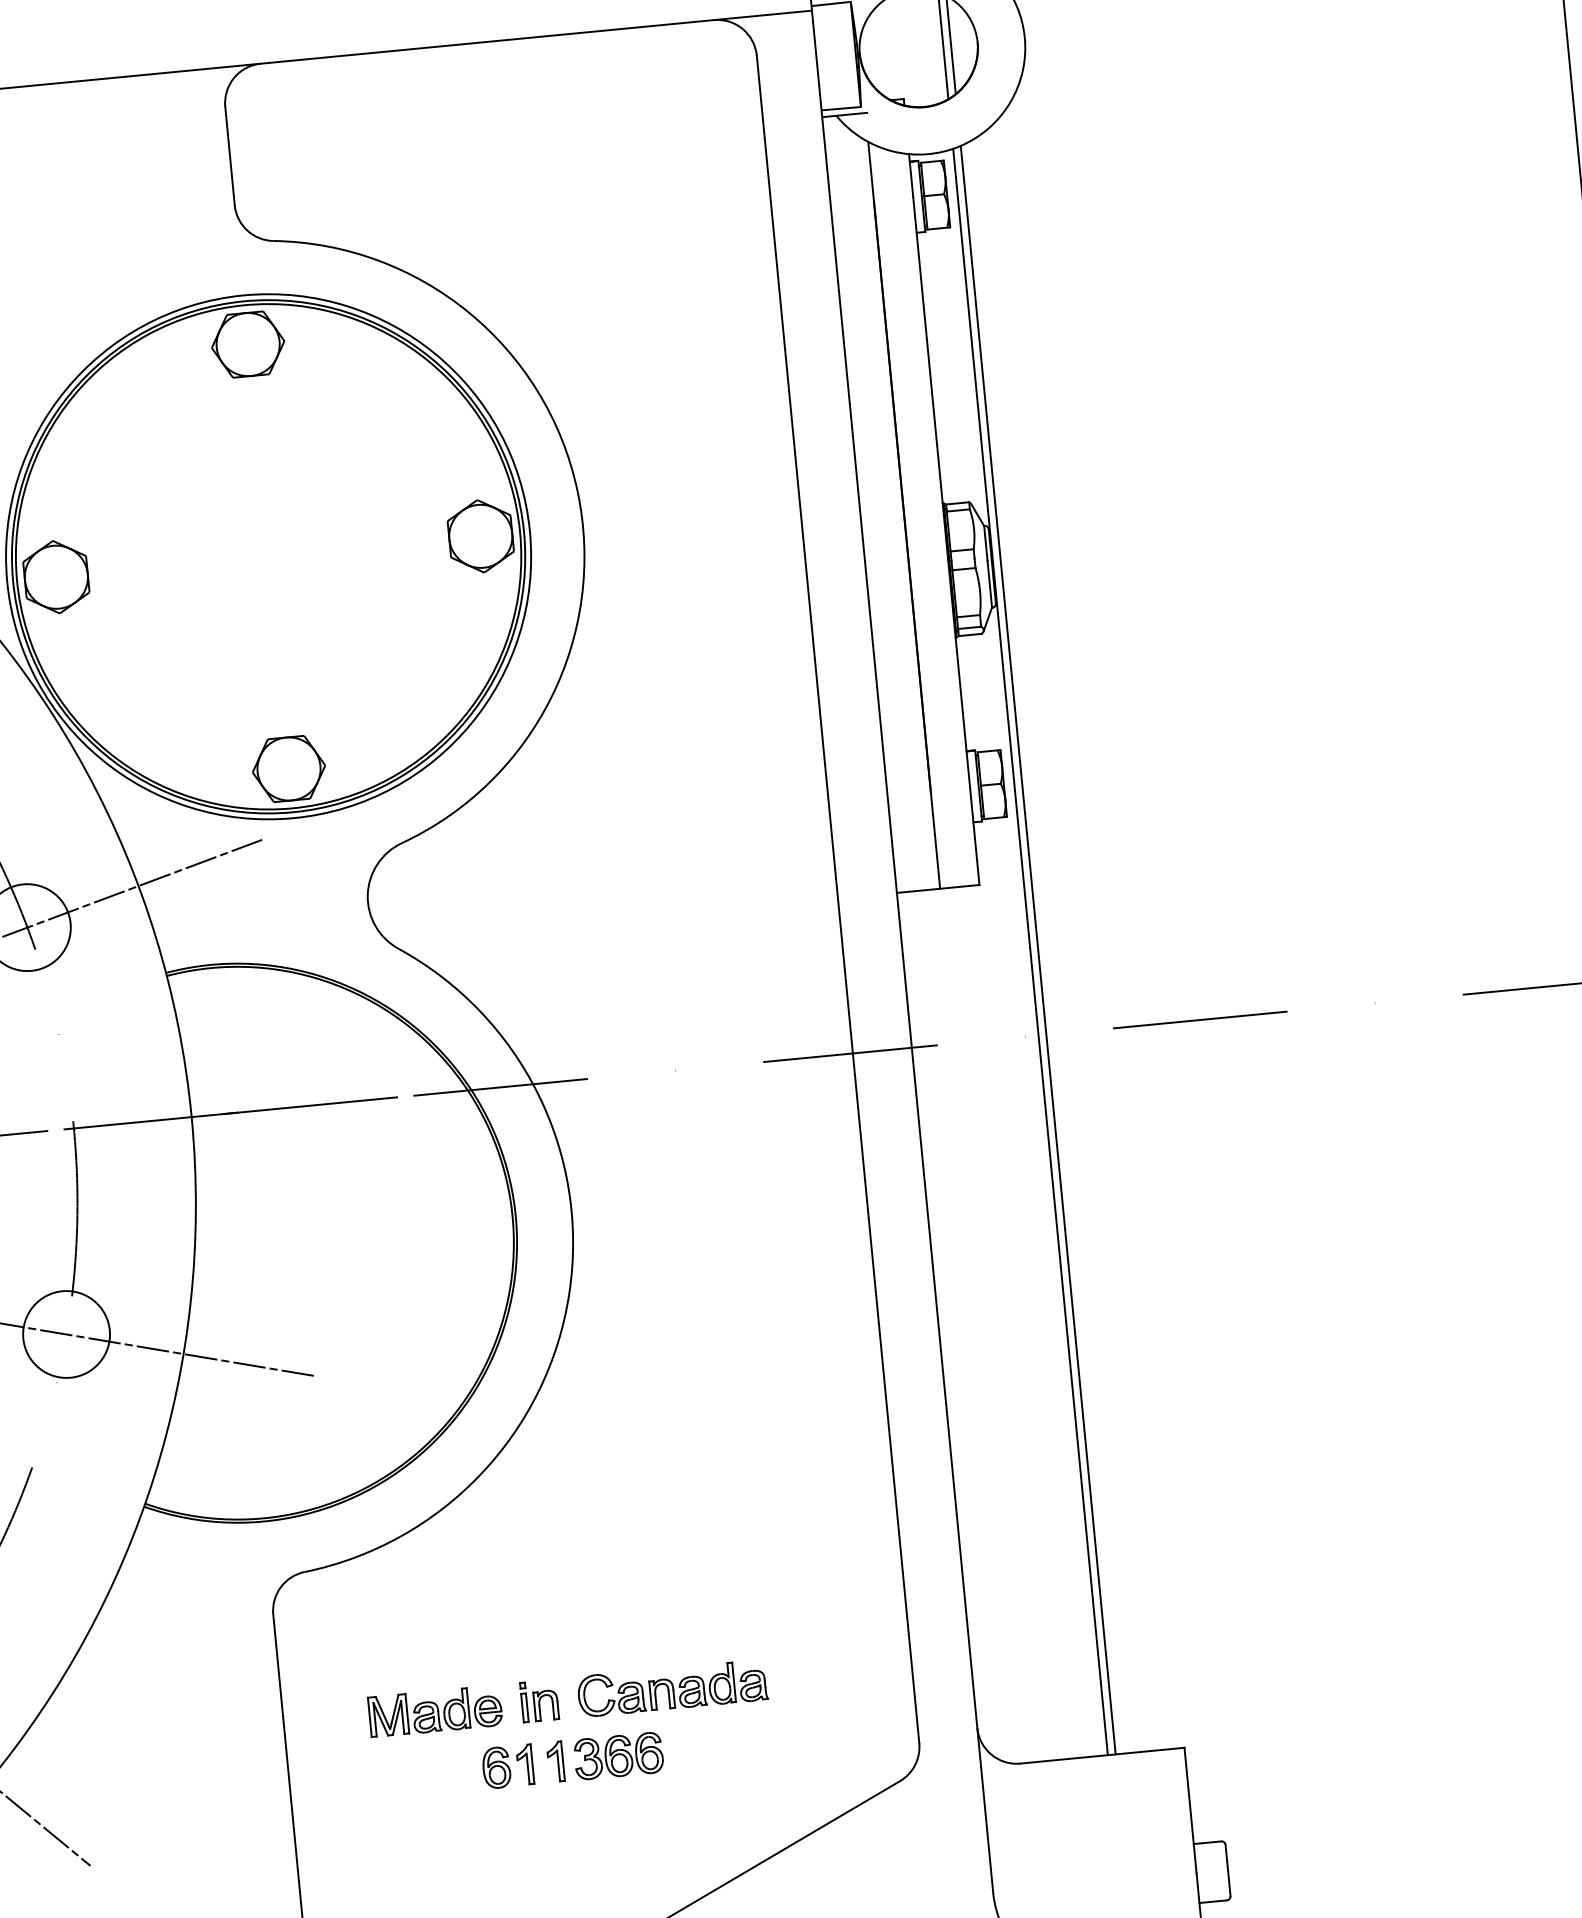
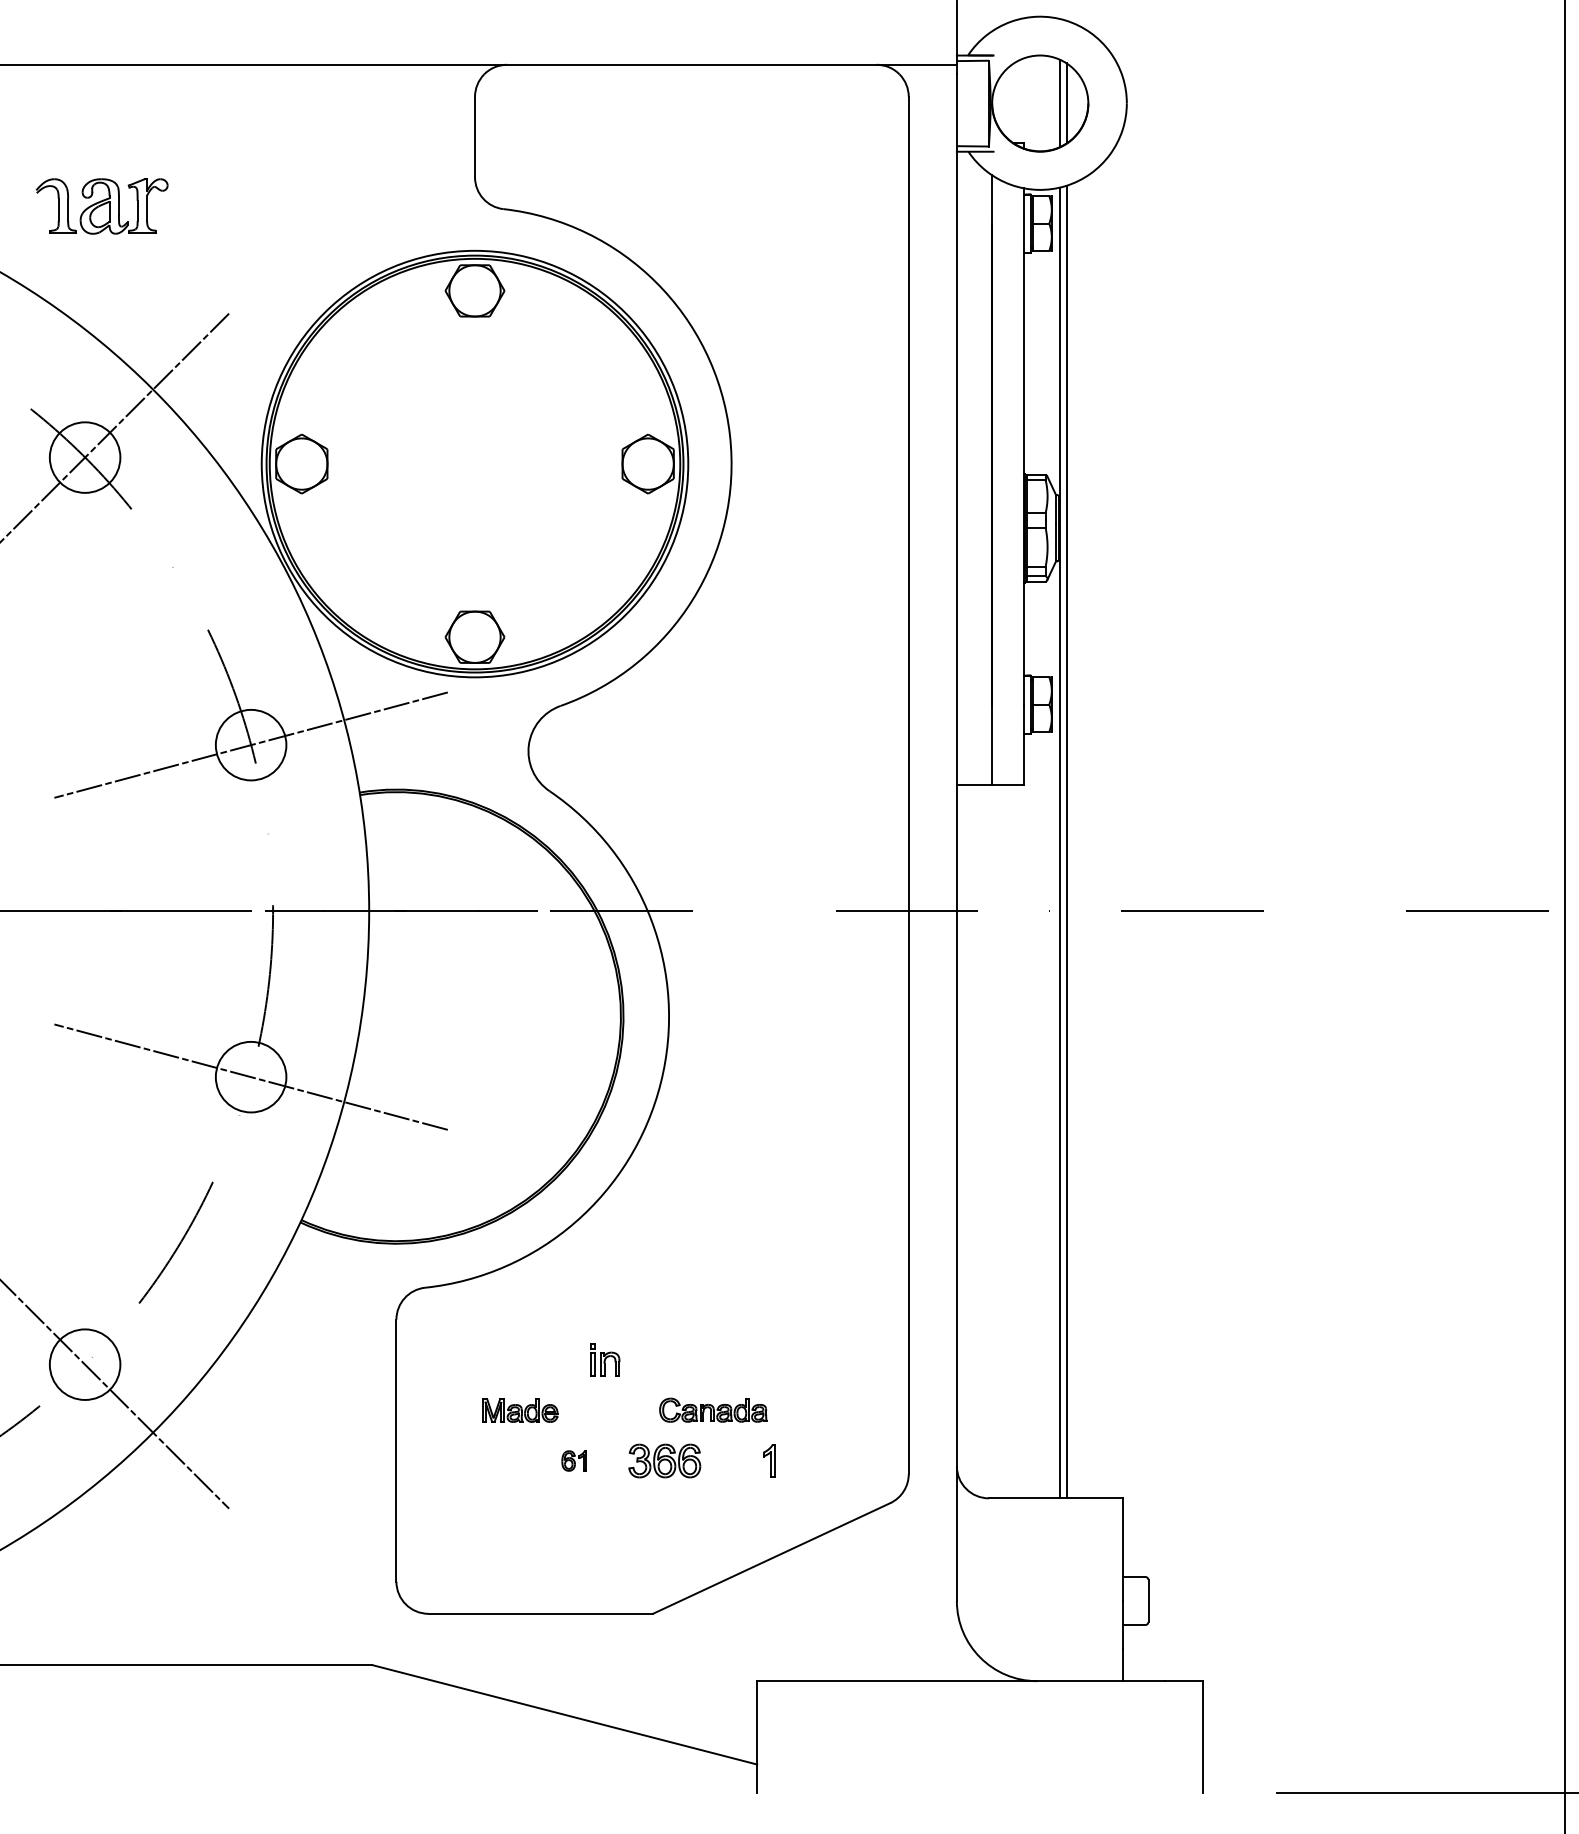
part: (672, 1687) -> (713, 1409), size x0.7
part: (540, 1699) -> (605, 1359), moved
part: (436, 1711) -> (520, 1410), size x0.7
part: (555, 1761) -> (769, 1460), moved
part: (506, 1766) -> (573, 1460), size x0.6

